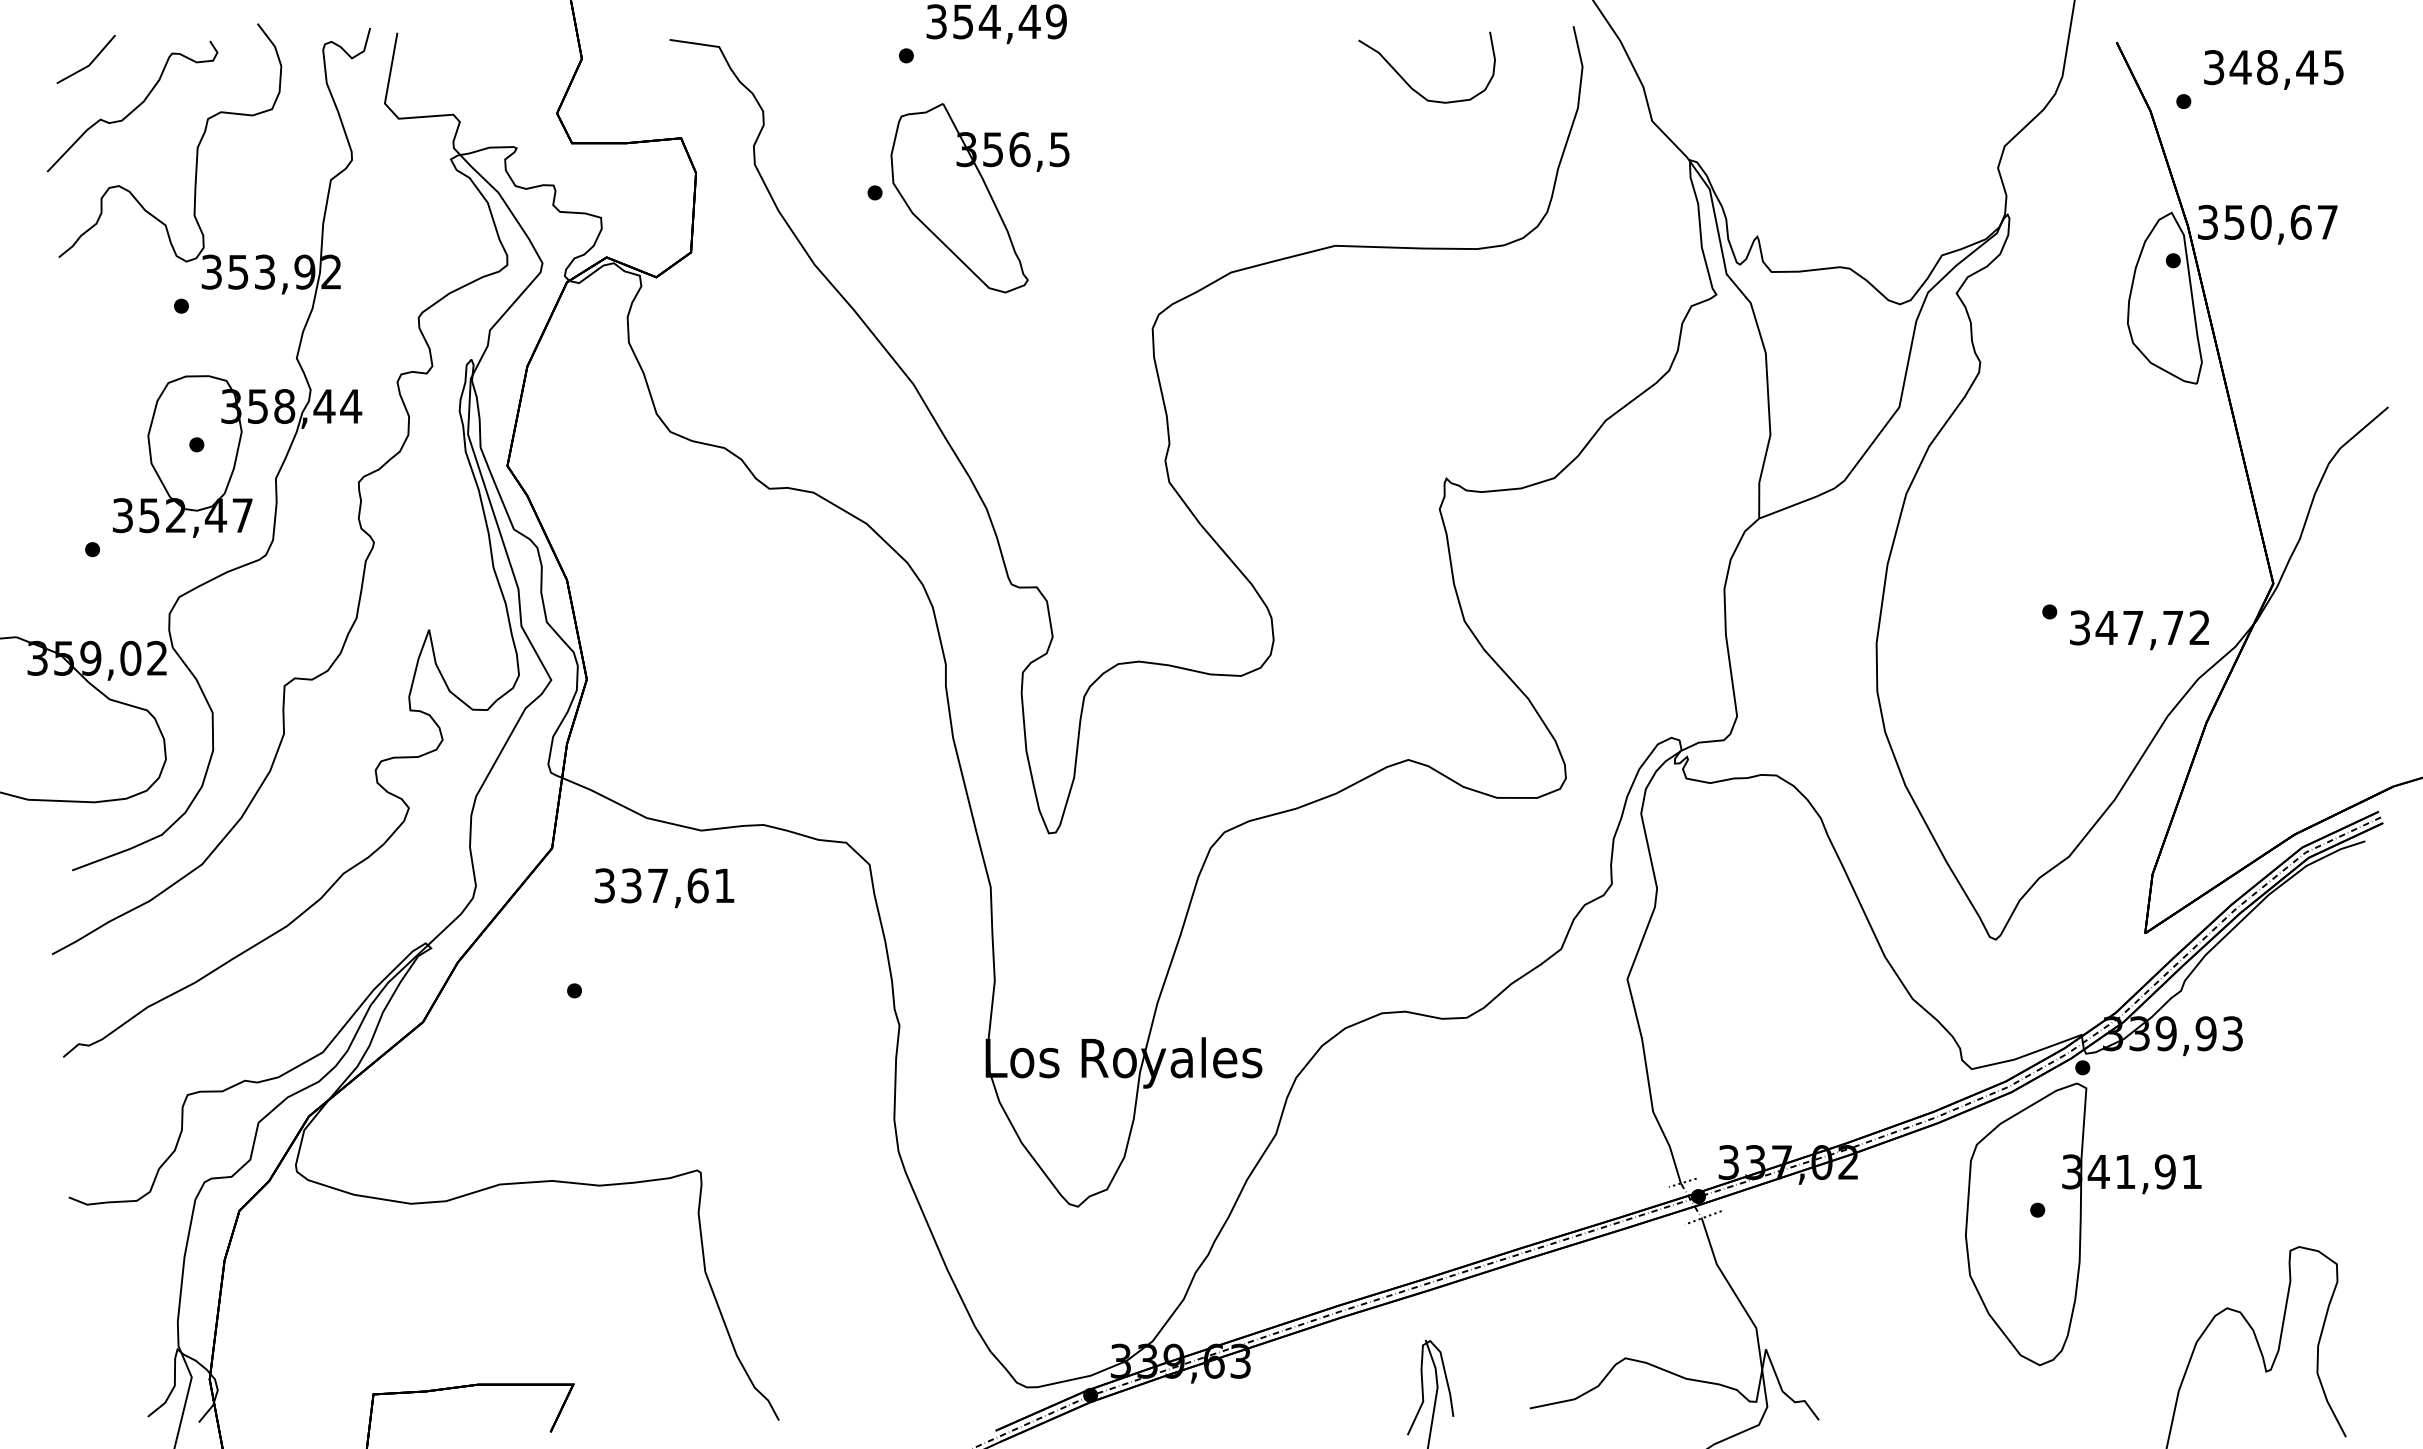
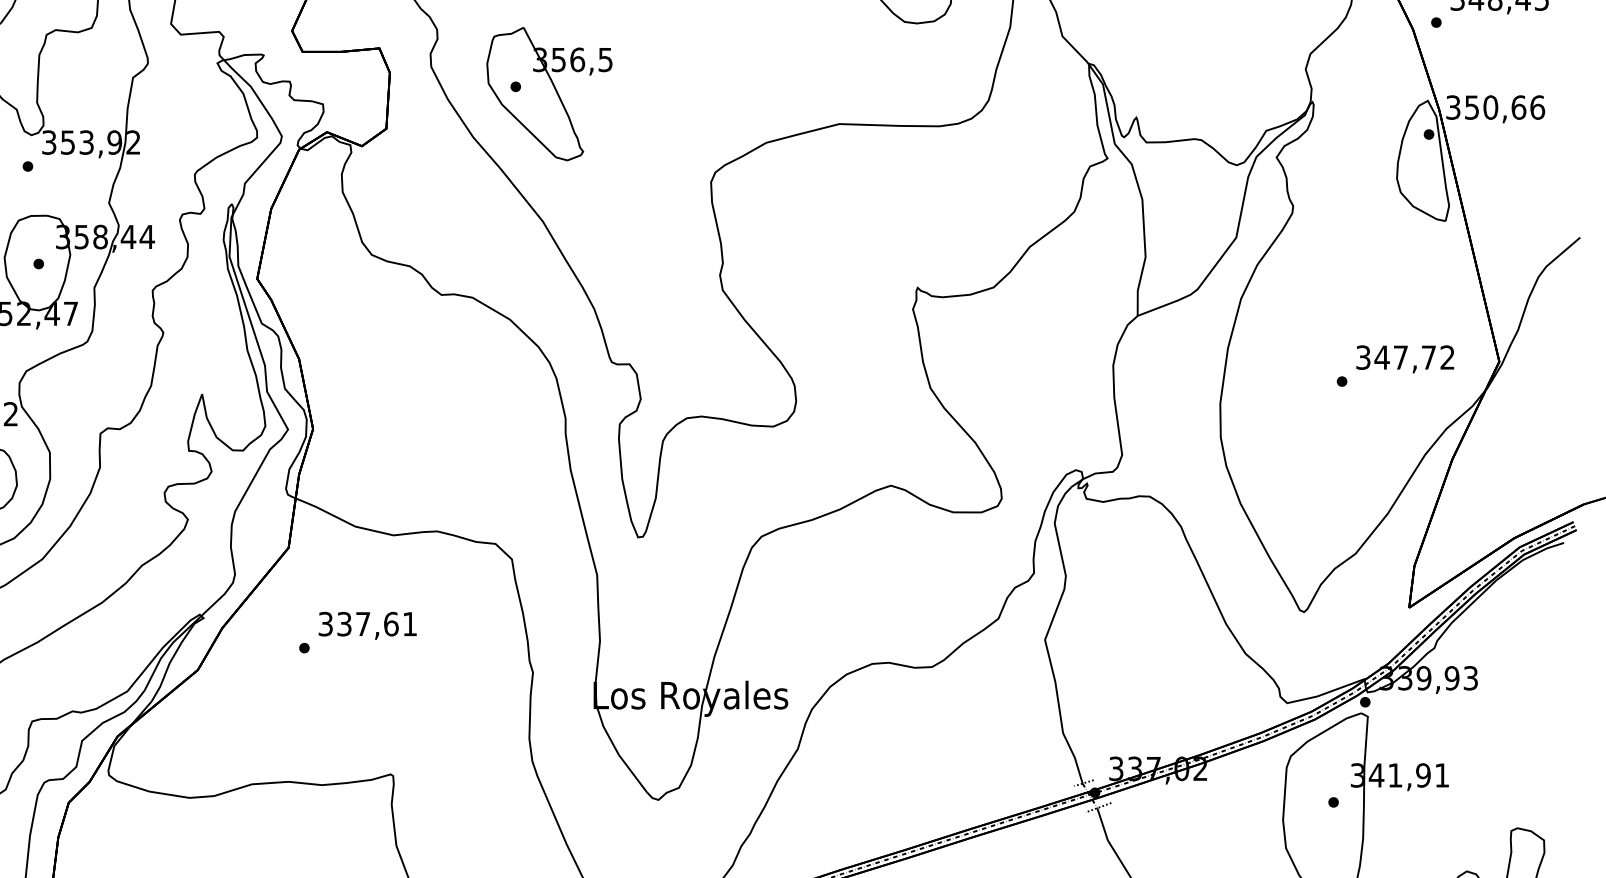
part: (979, 198) -> (549, 94), moved
text: (2327, 221) -> (1537, 106), 350,67 -> 350,66
text: (2139, 630) -> (1405, 359), moved
text: (664, 888) -> (367, 626), moved

